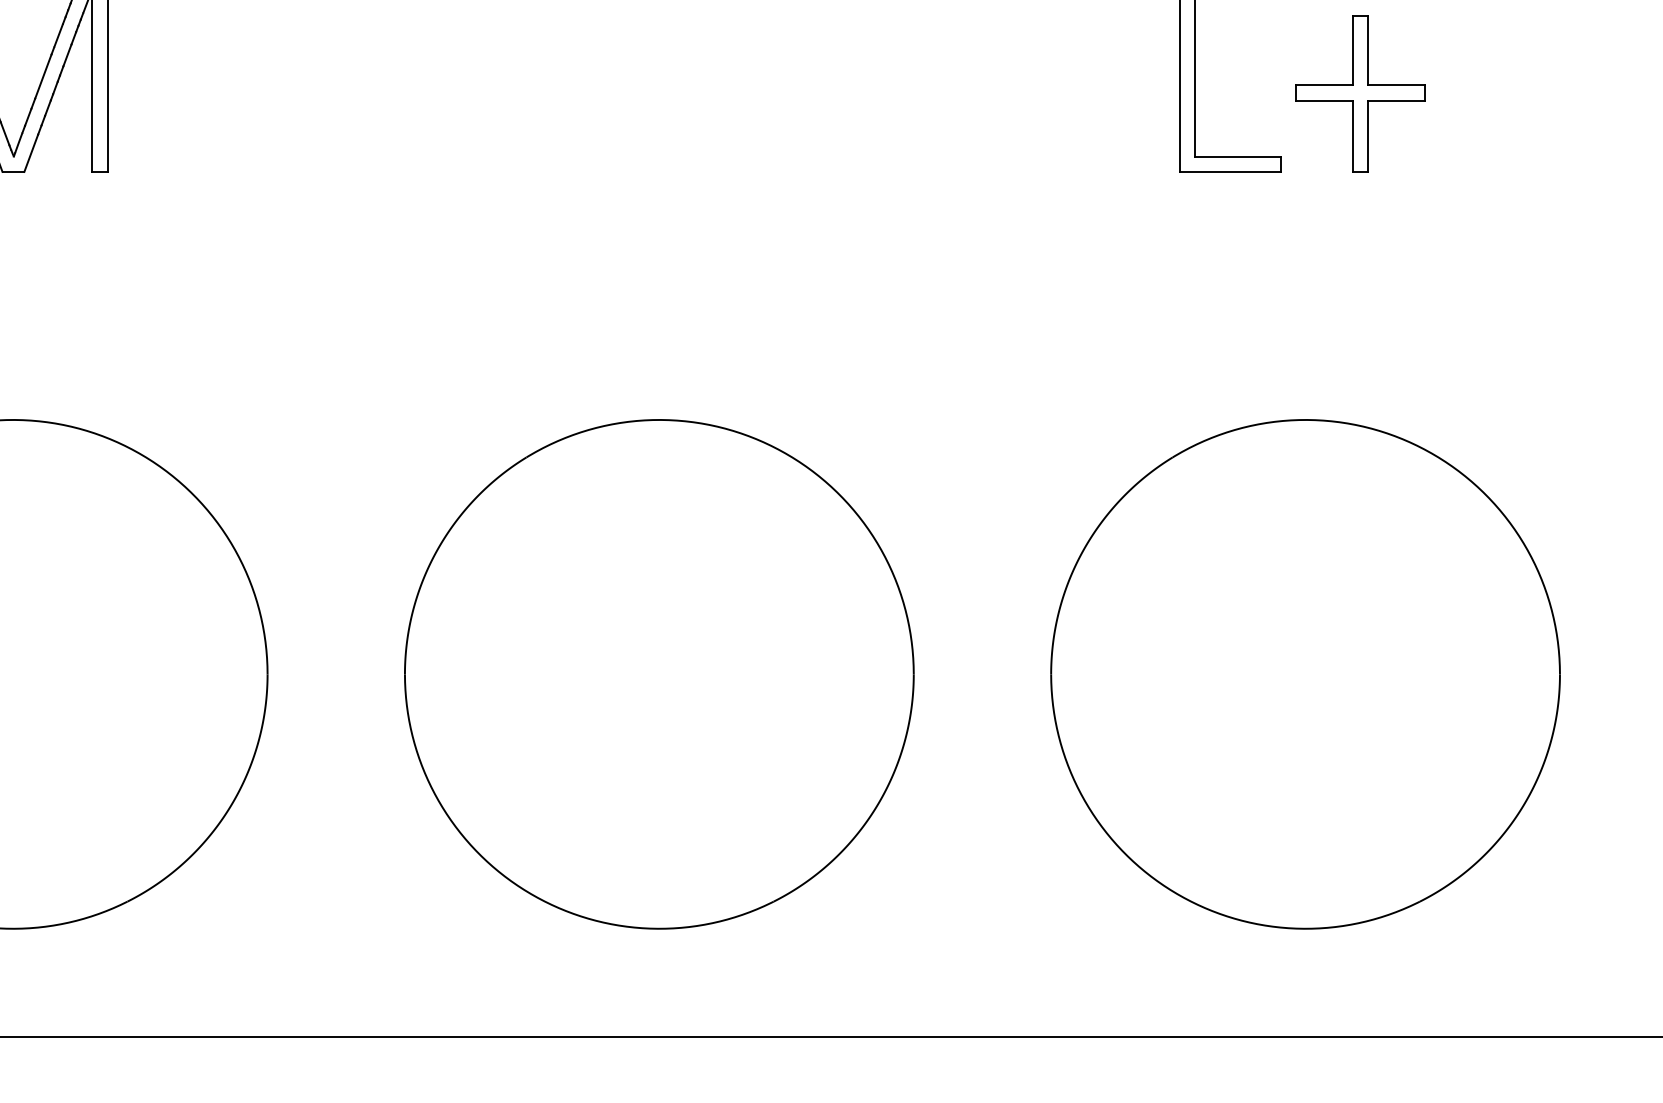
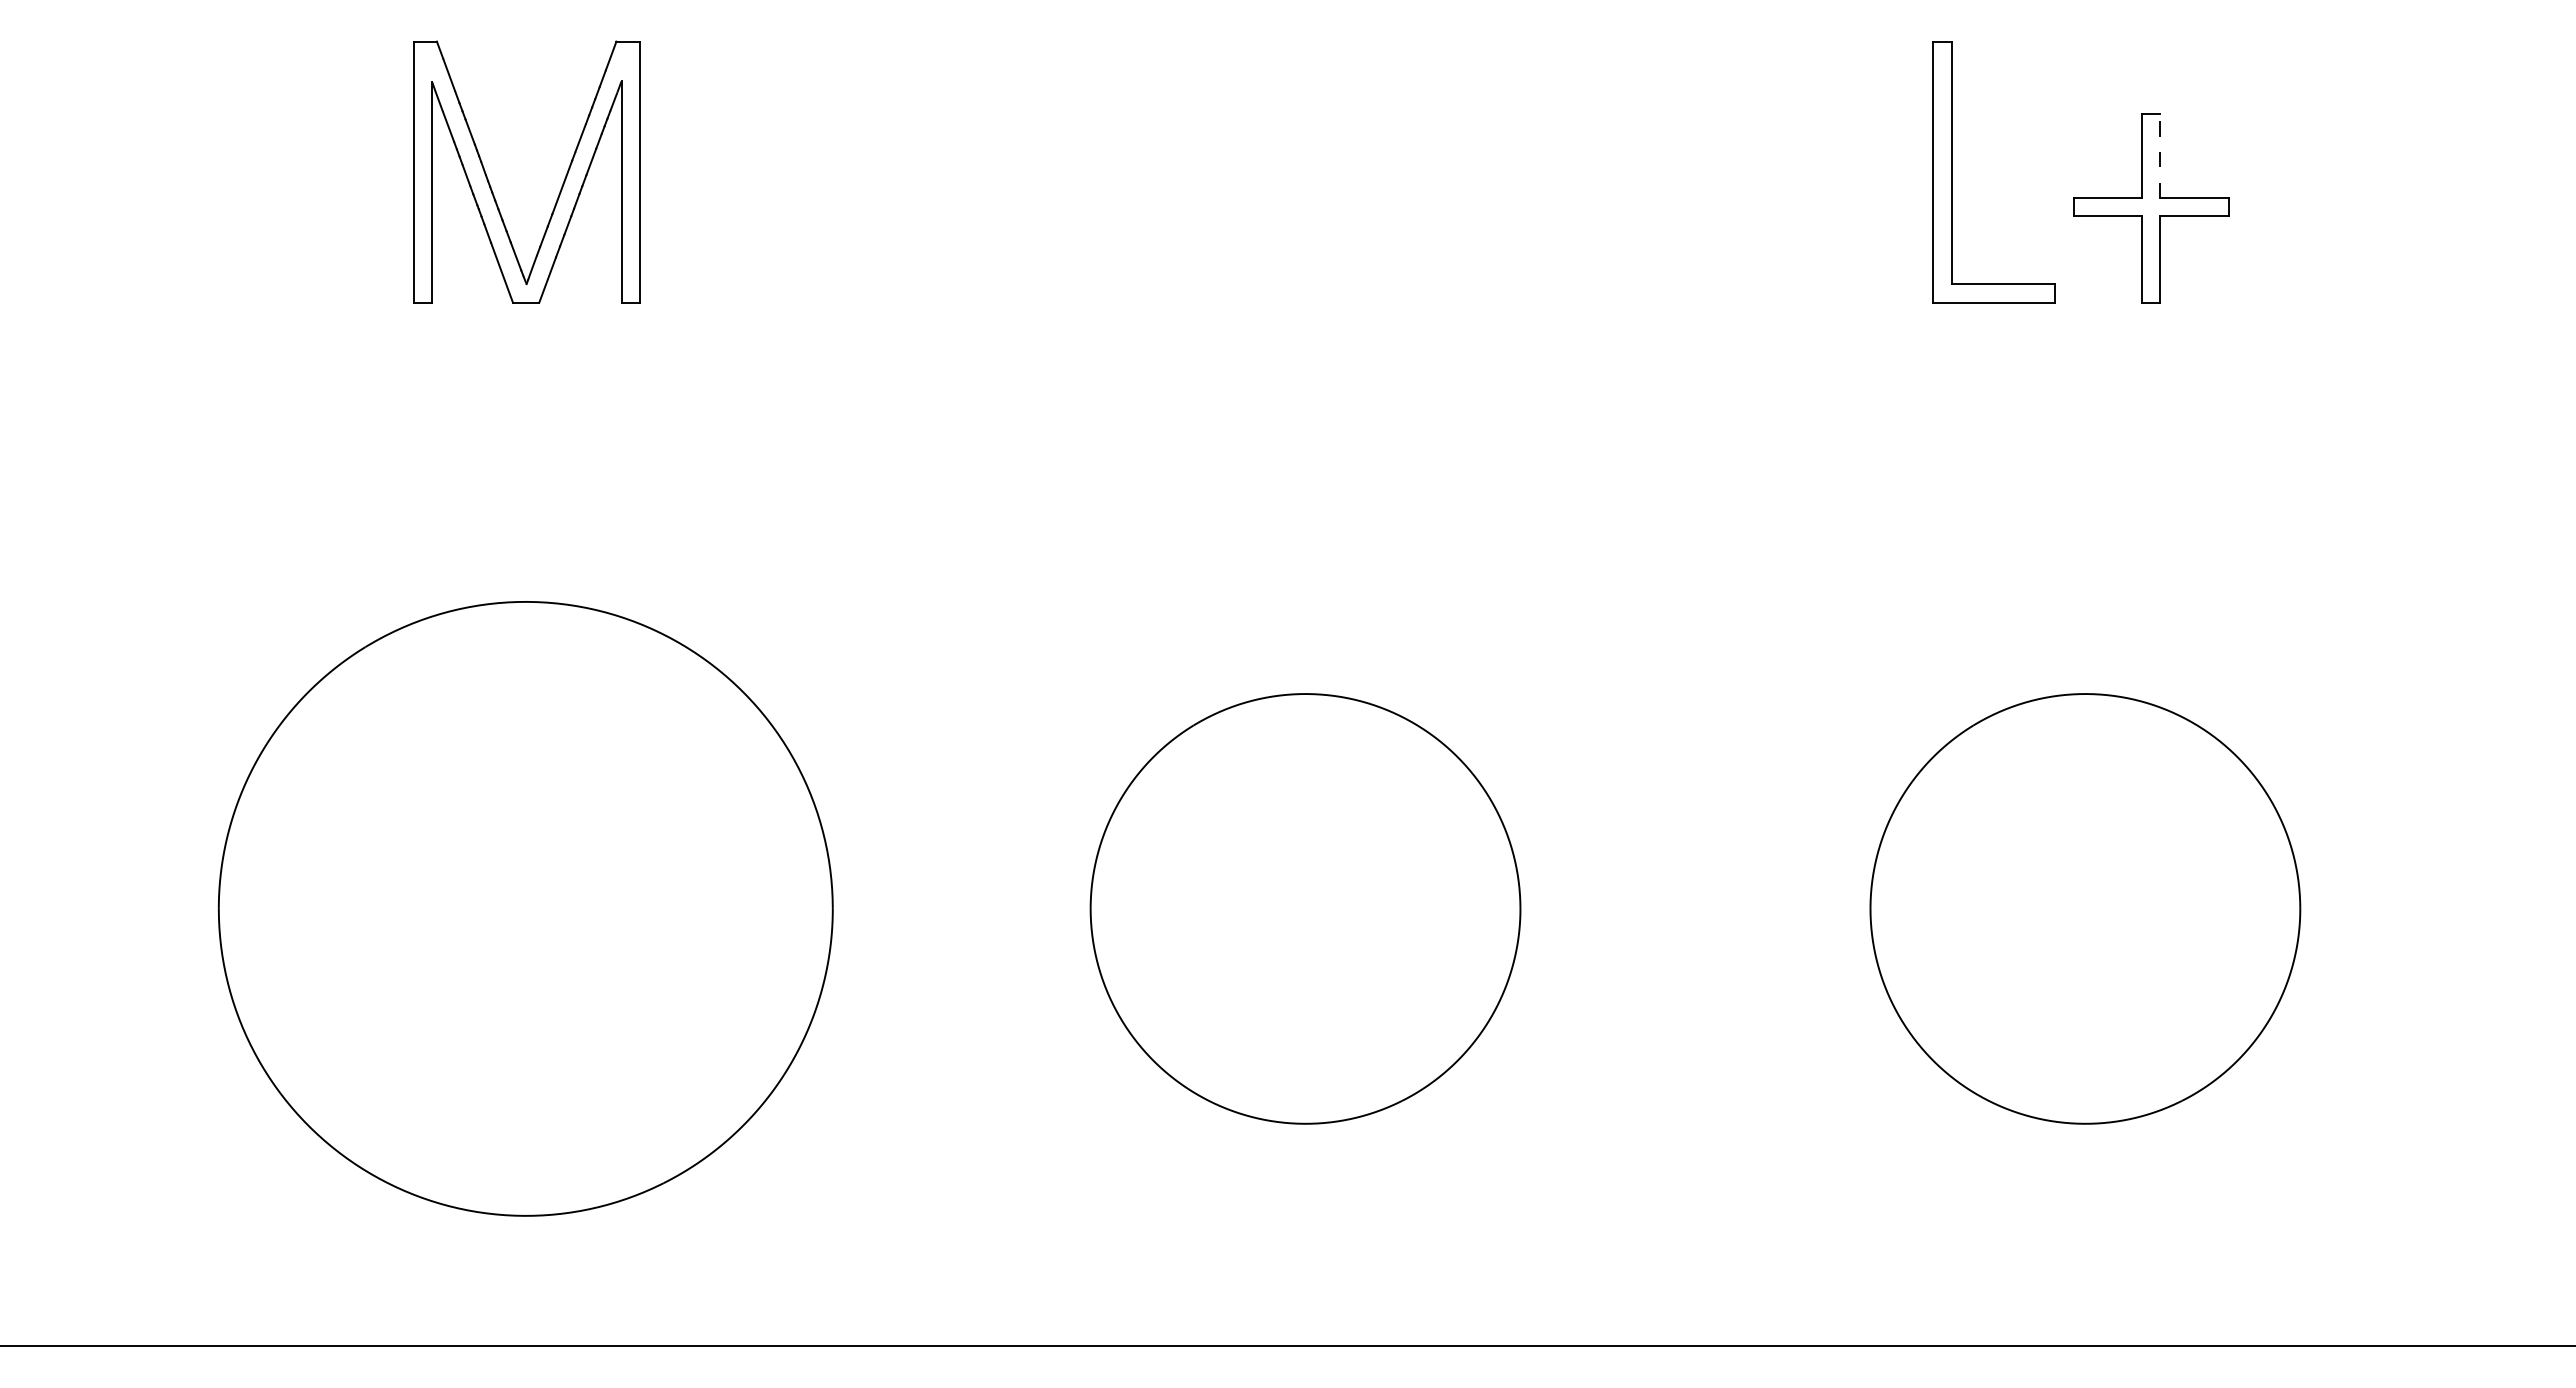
line: (1367, 50) -> (2160, 156), solid -> dashed
part: (659, 674) -> (1305, 908), size x0.7
part: (1305, 674) -> (2085, 908), size x0.7

